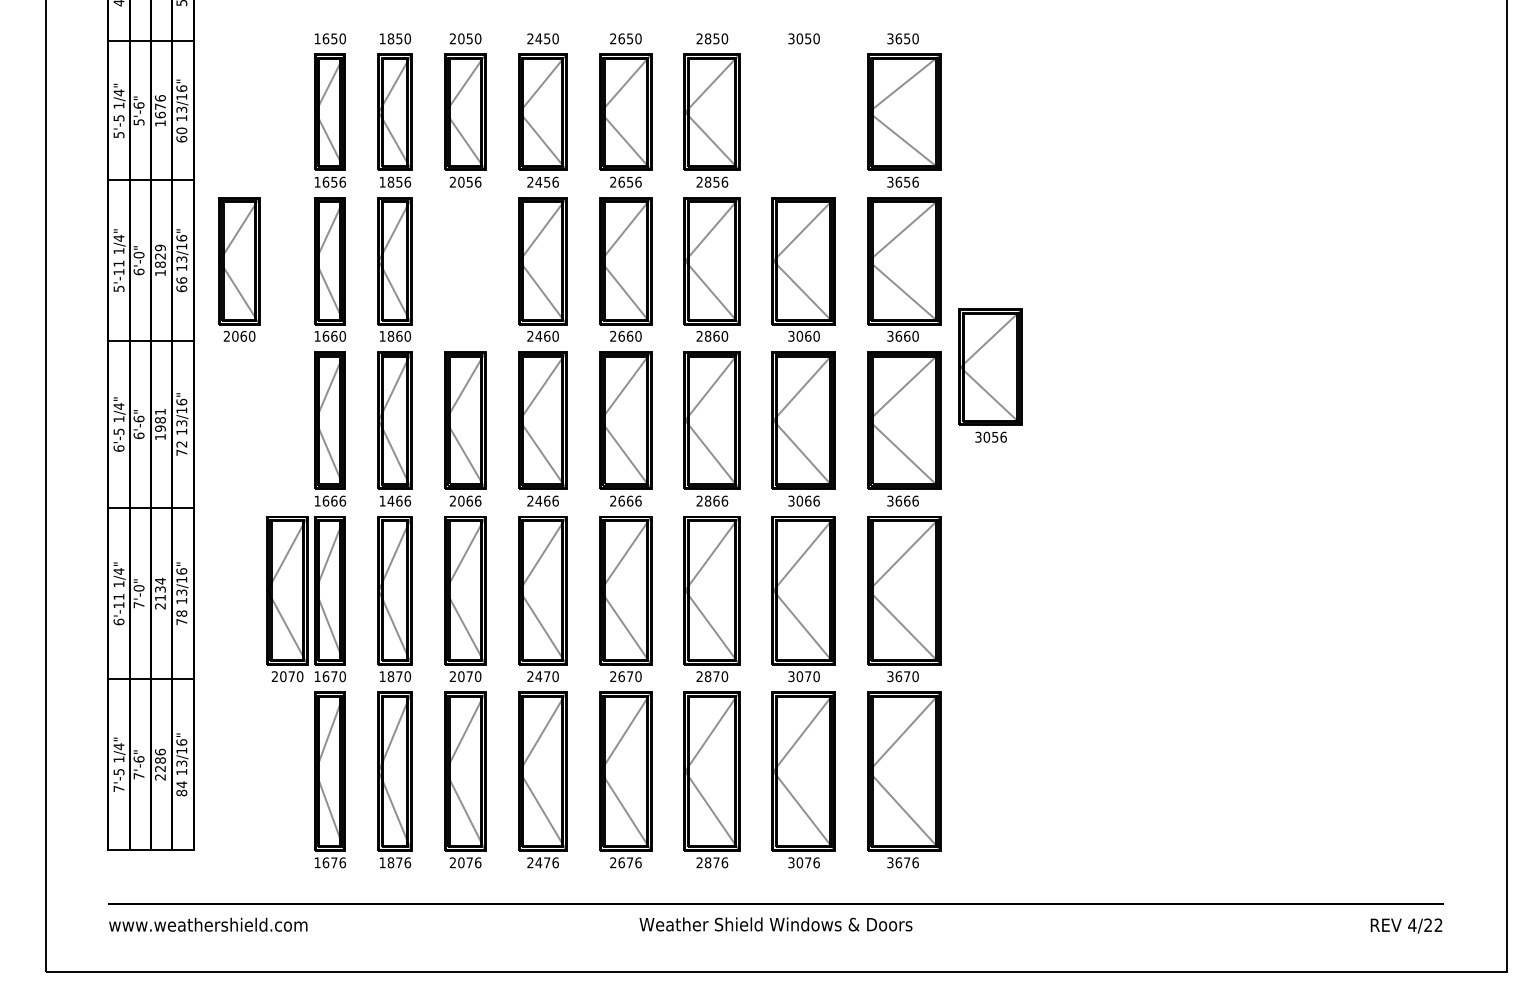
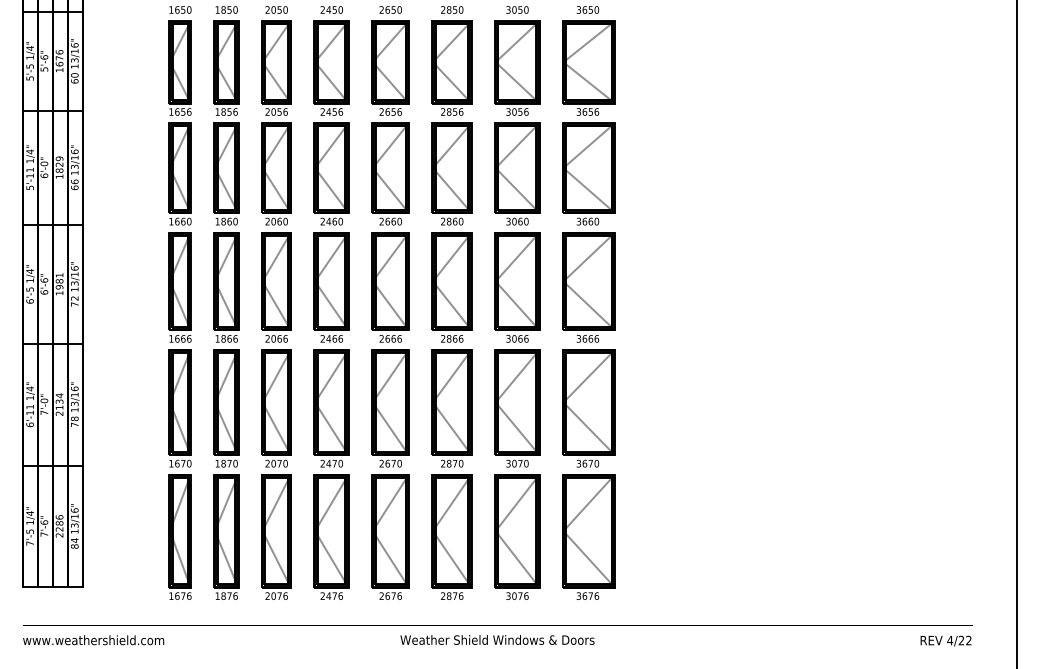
part: (239, 269) -> (276, 174), moved
part: (990, 375) -> (517, 68), moved
text: (390, 500) -> (223, 338), 1466 -> 1866
part: (287, 599) -> (149, 408), removed

